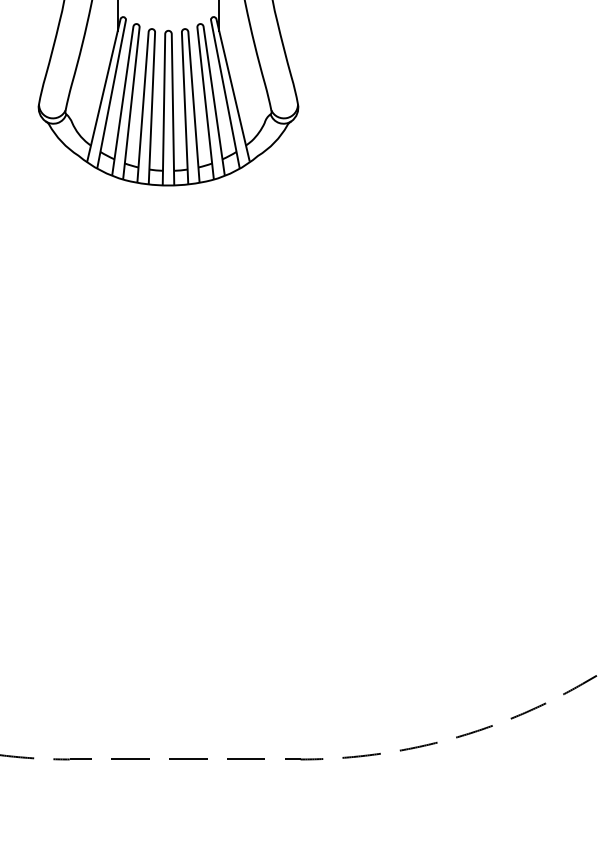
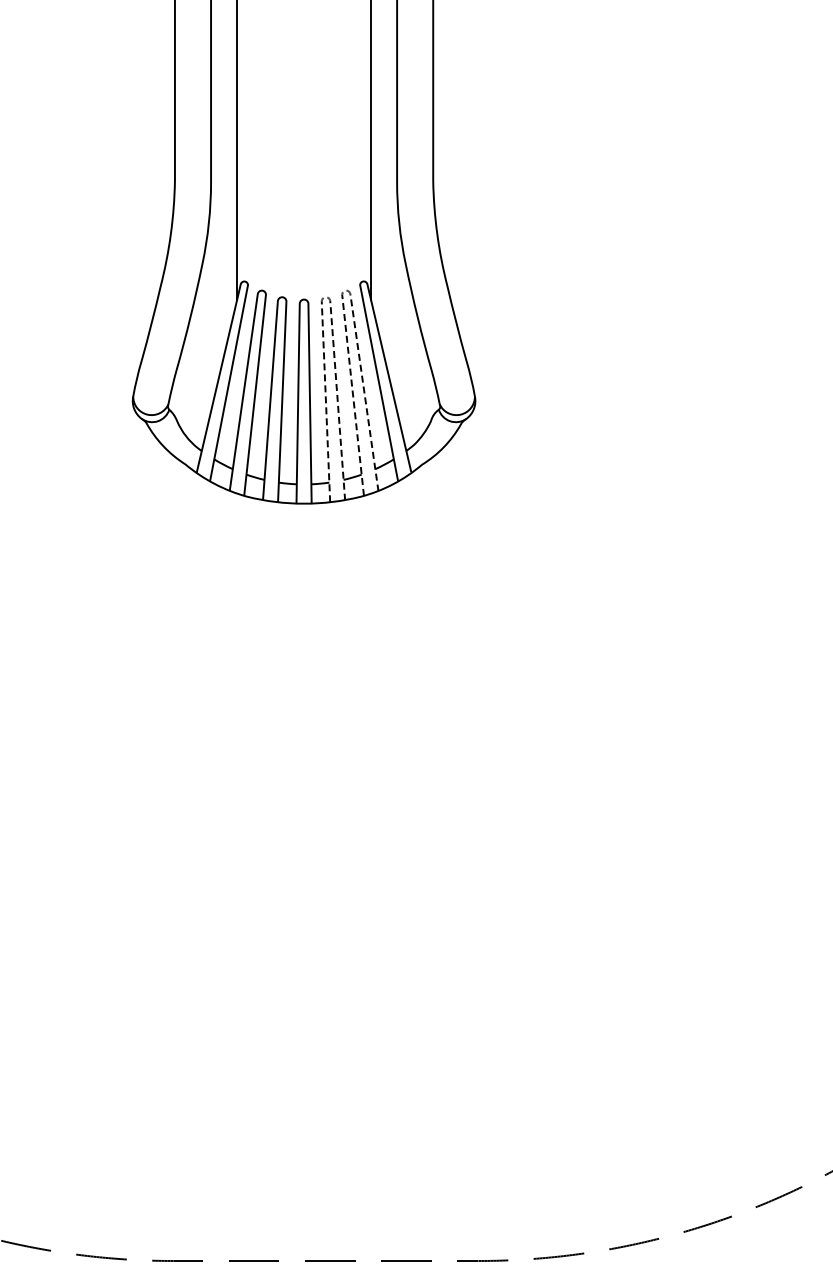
line: (199, 23) -> (345, 290), solid -> dashed
line: (184, 29) -> (325, 297), solid -> dashed

